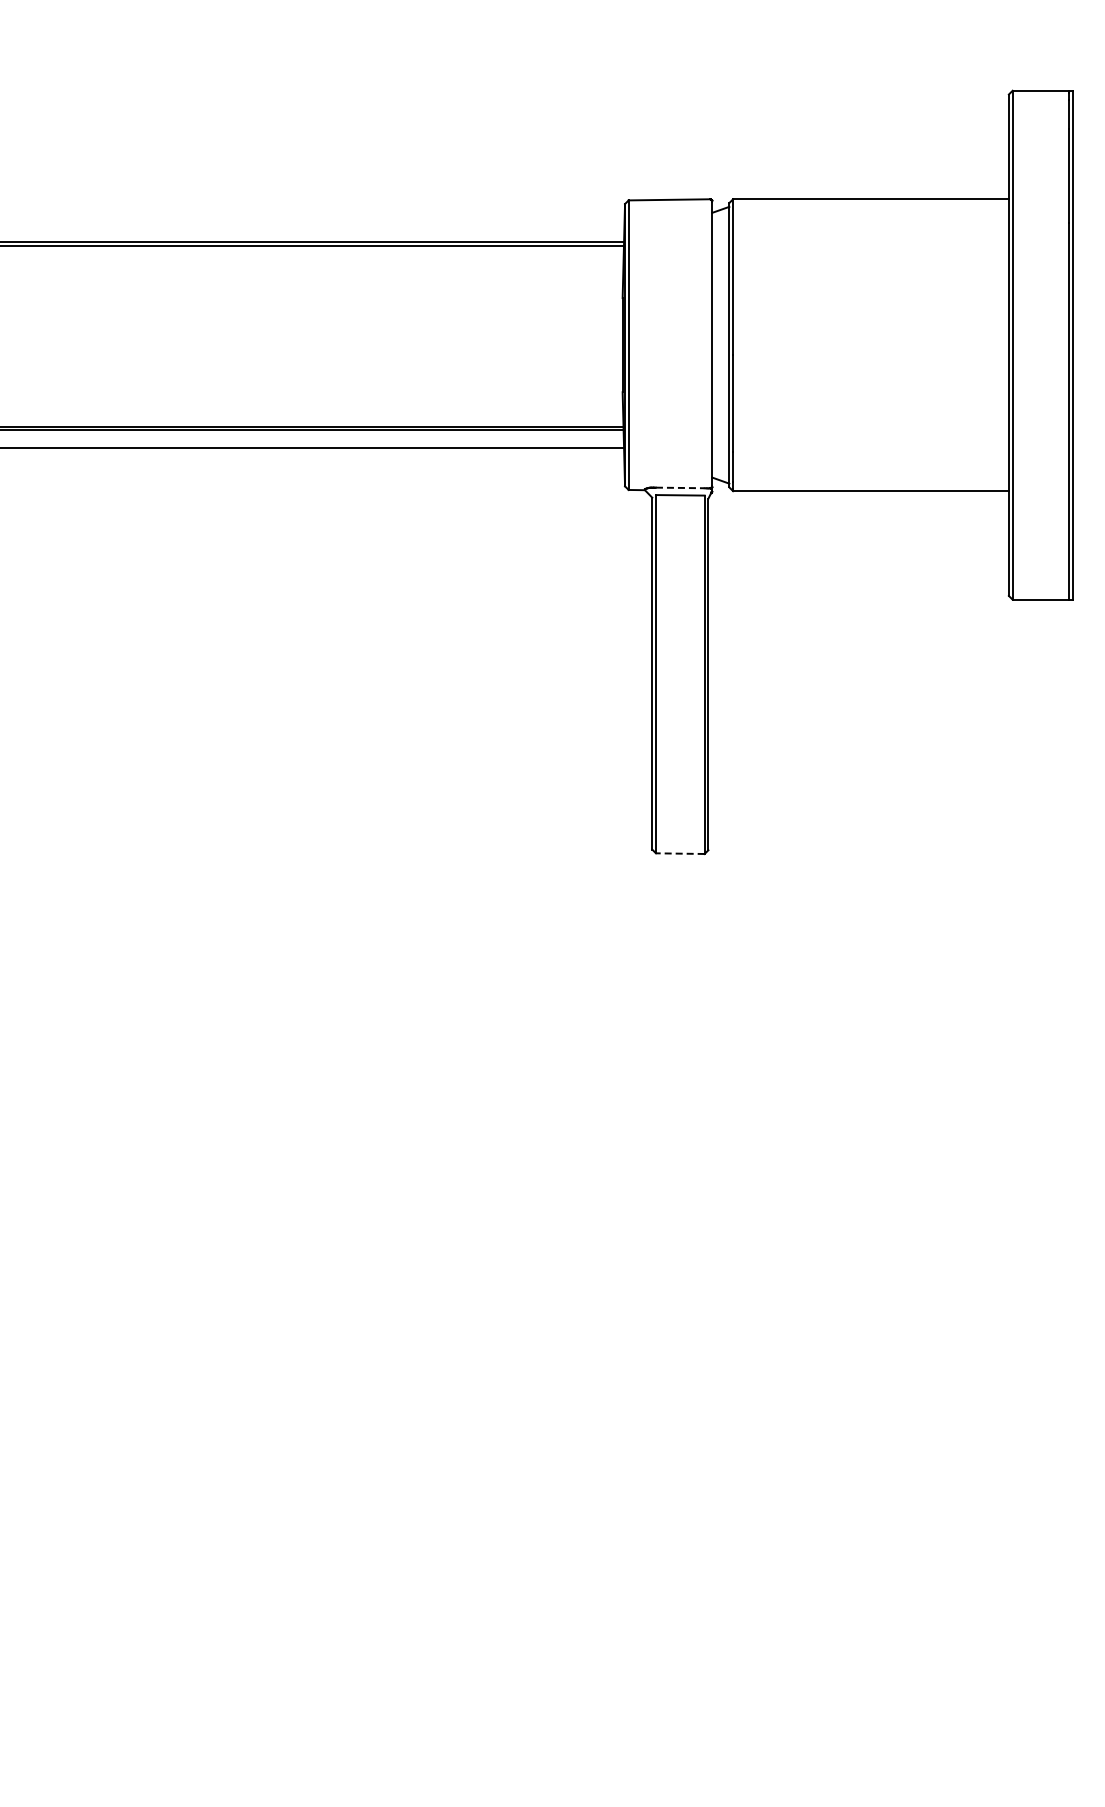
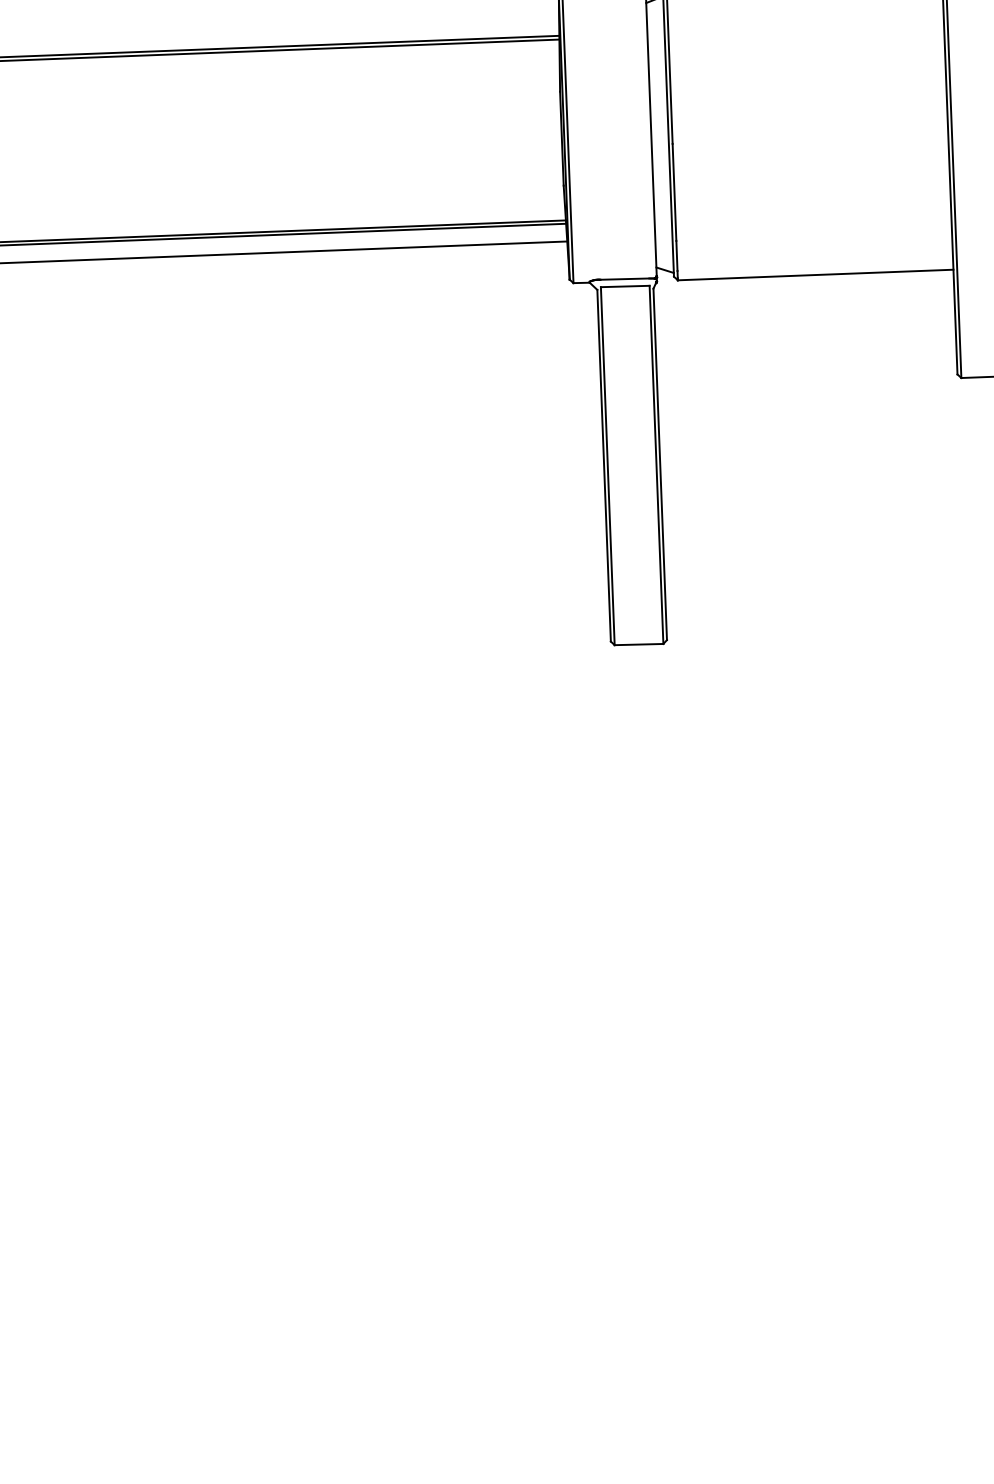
line: (680, 487) -> (625, 278), dashed -> solid
line: (679, 853) -> (638, 644), dashed -> solid

